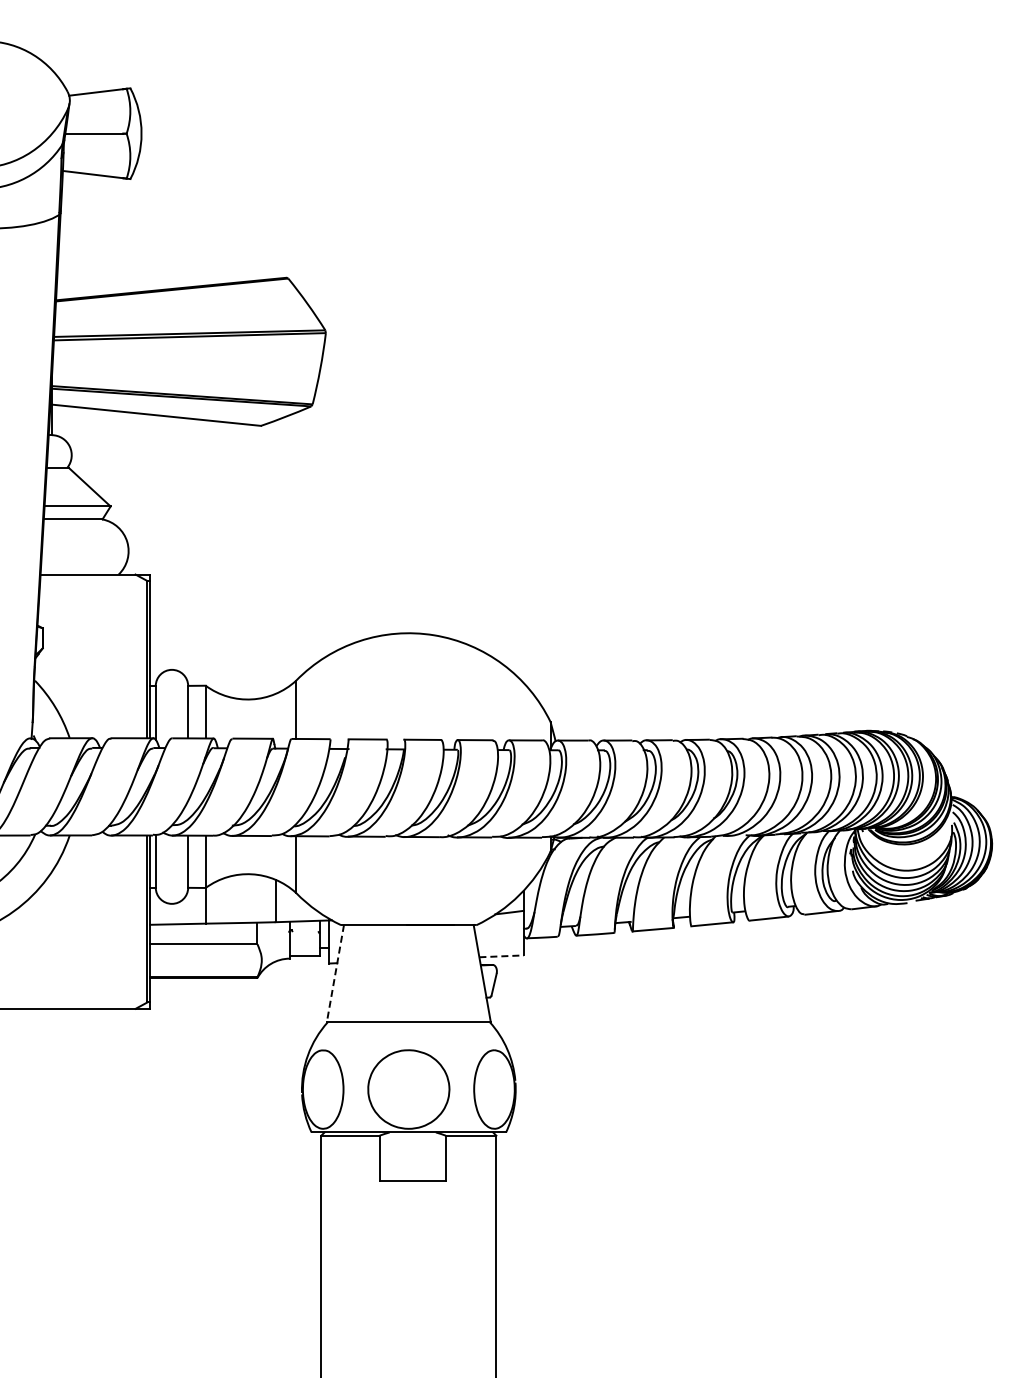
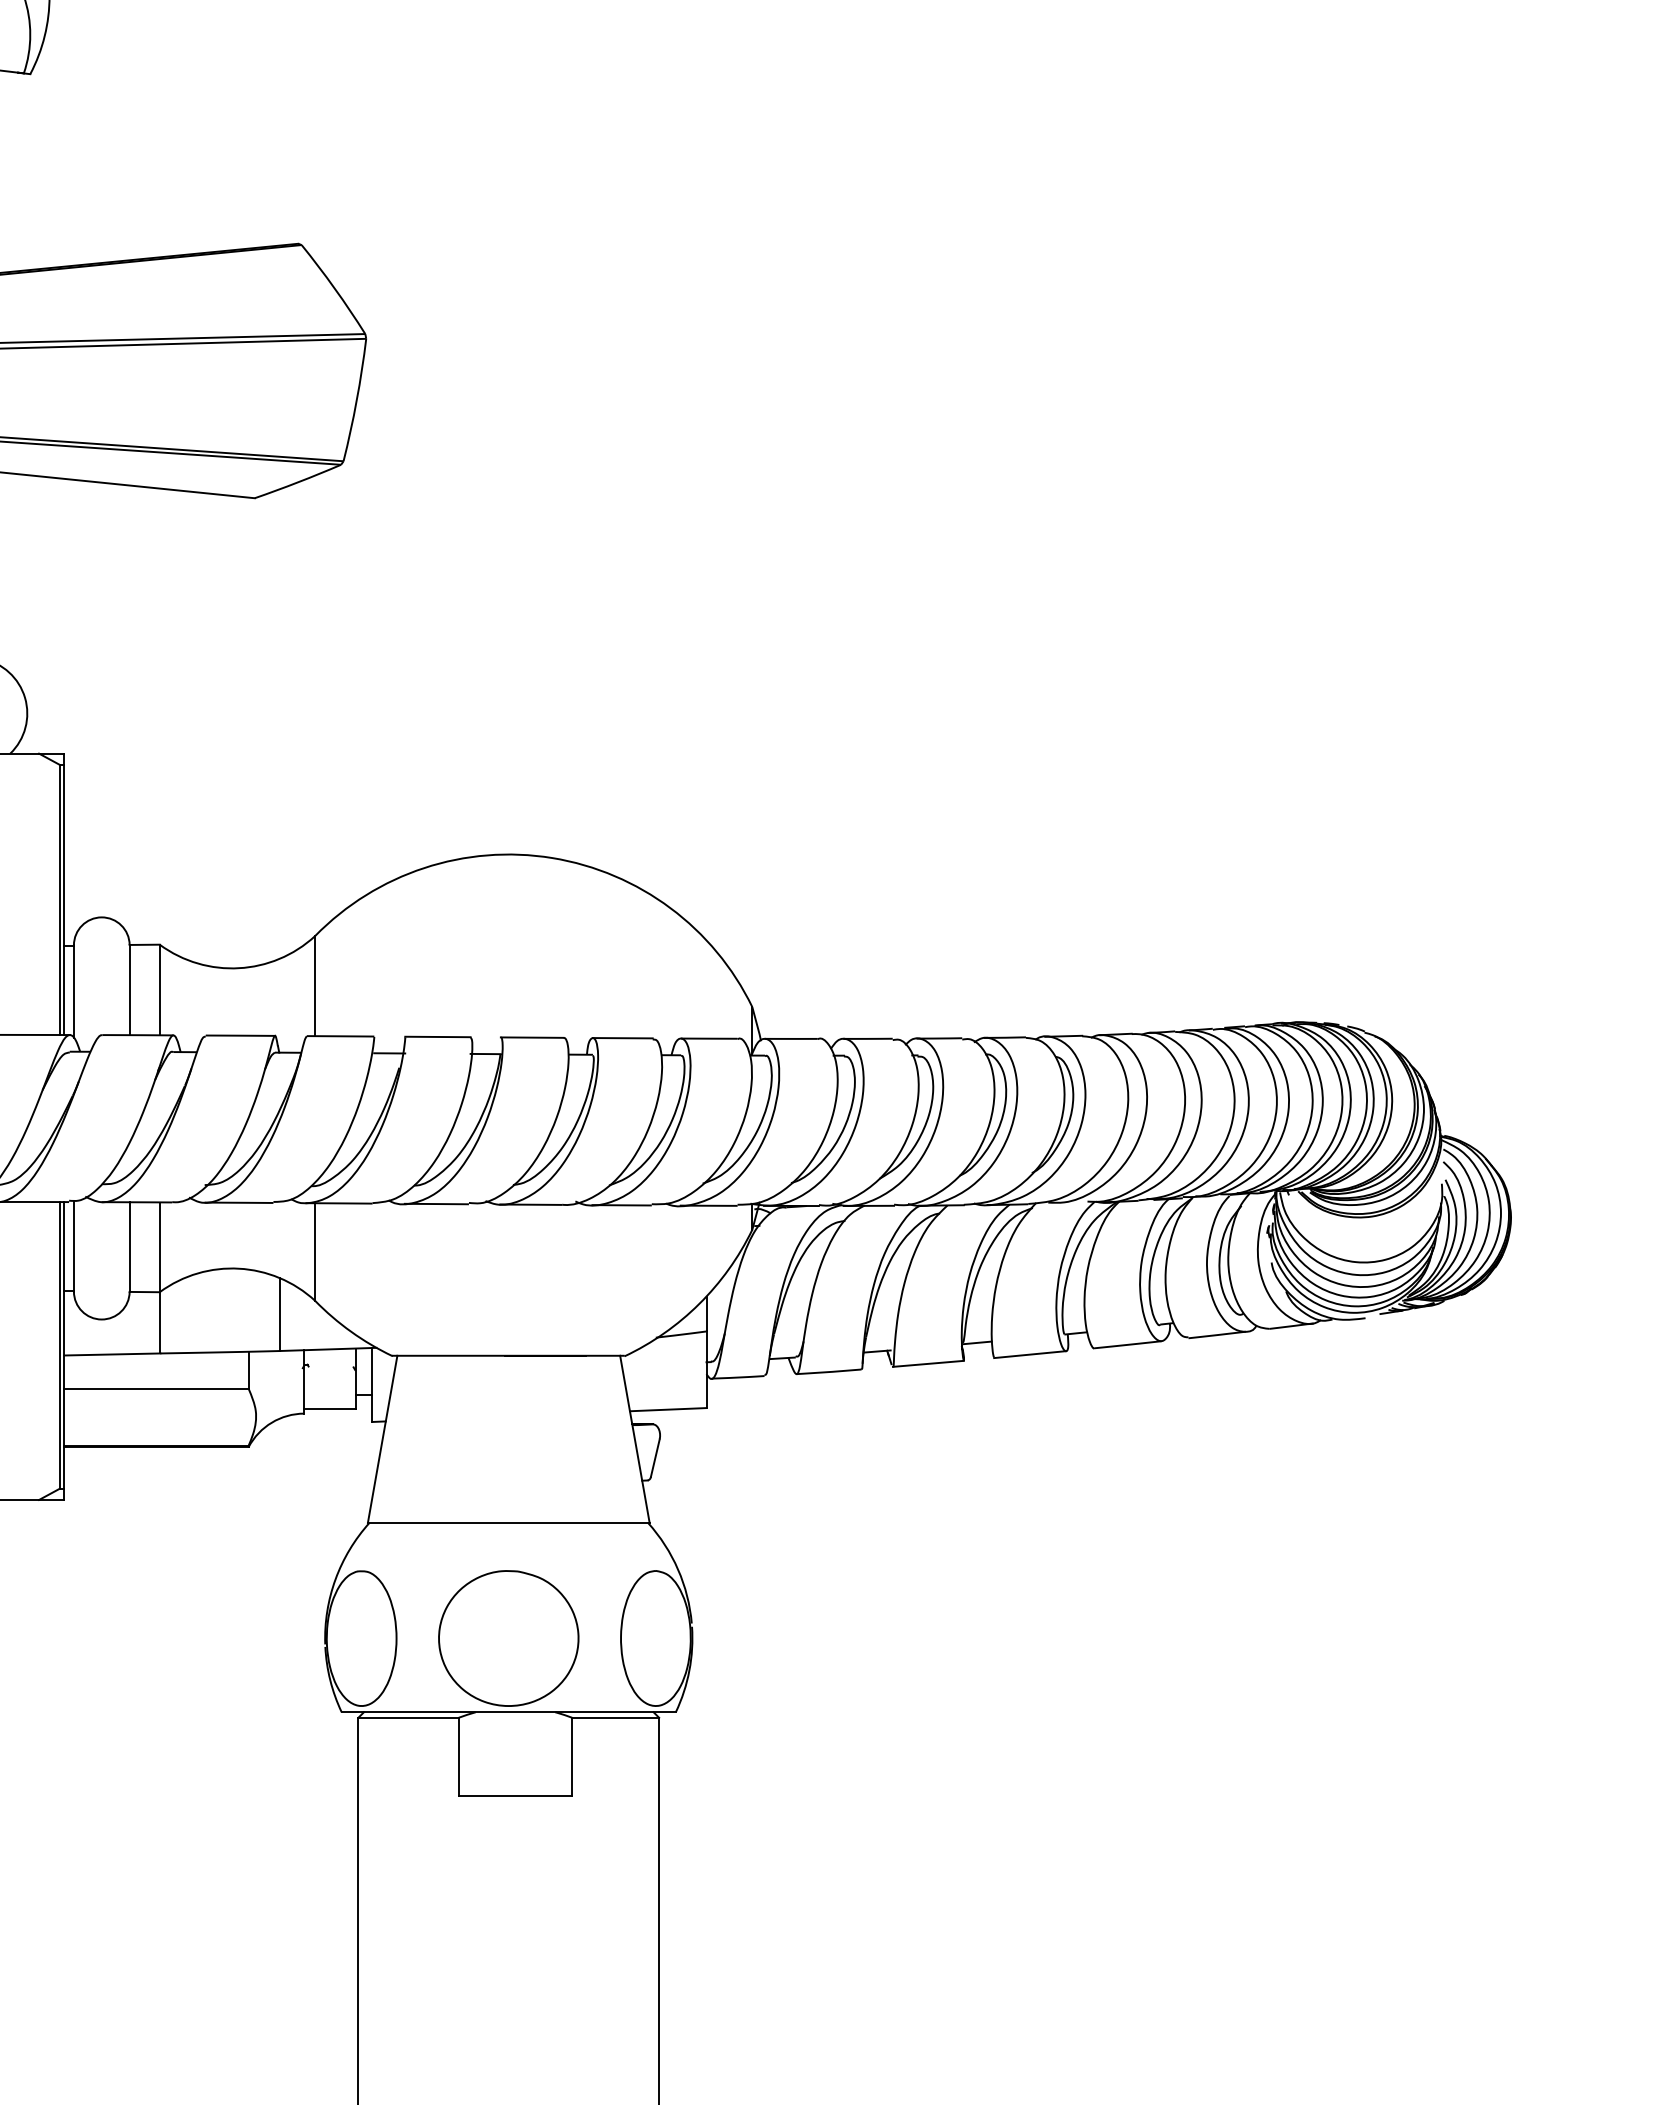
line: (502, 956) -> (669, 1409), dashed -> solid
line: (335, 974) -> (382, 1440), dashed -> solid

